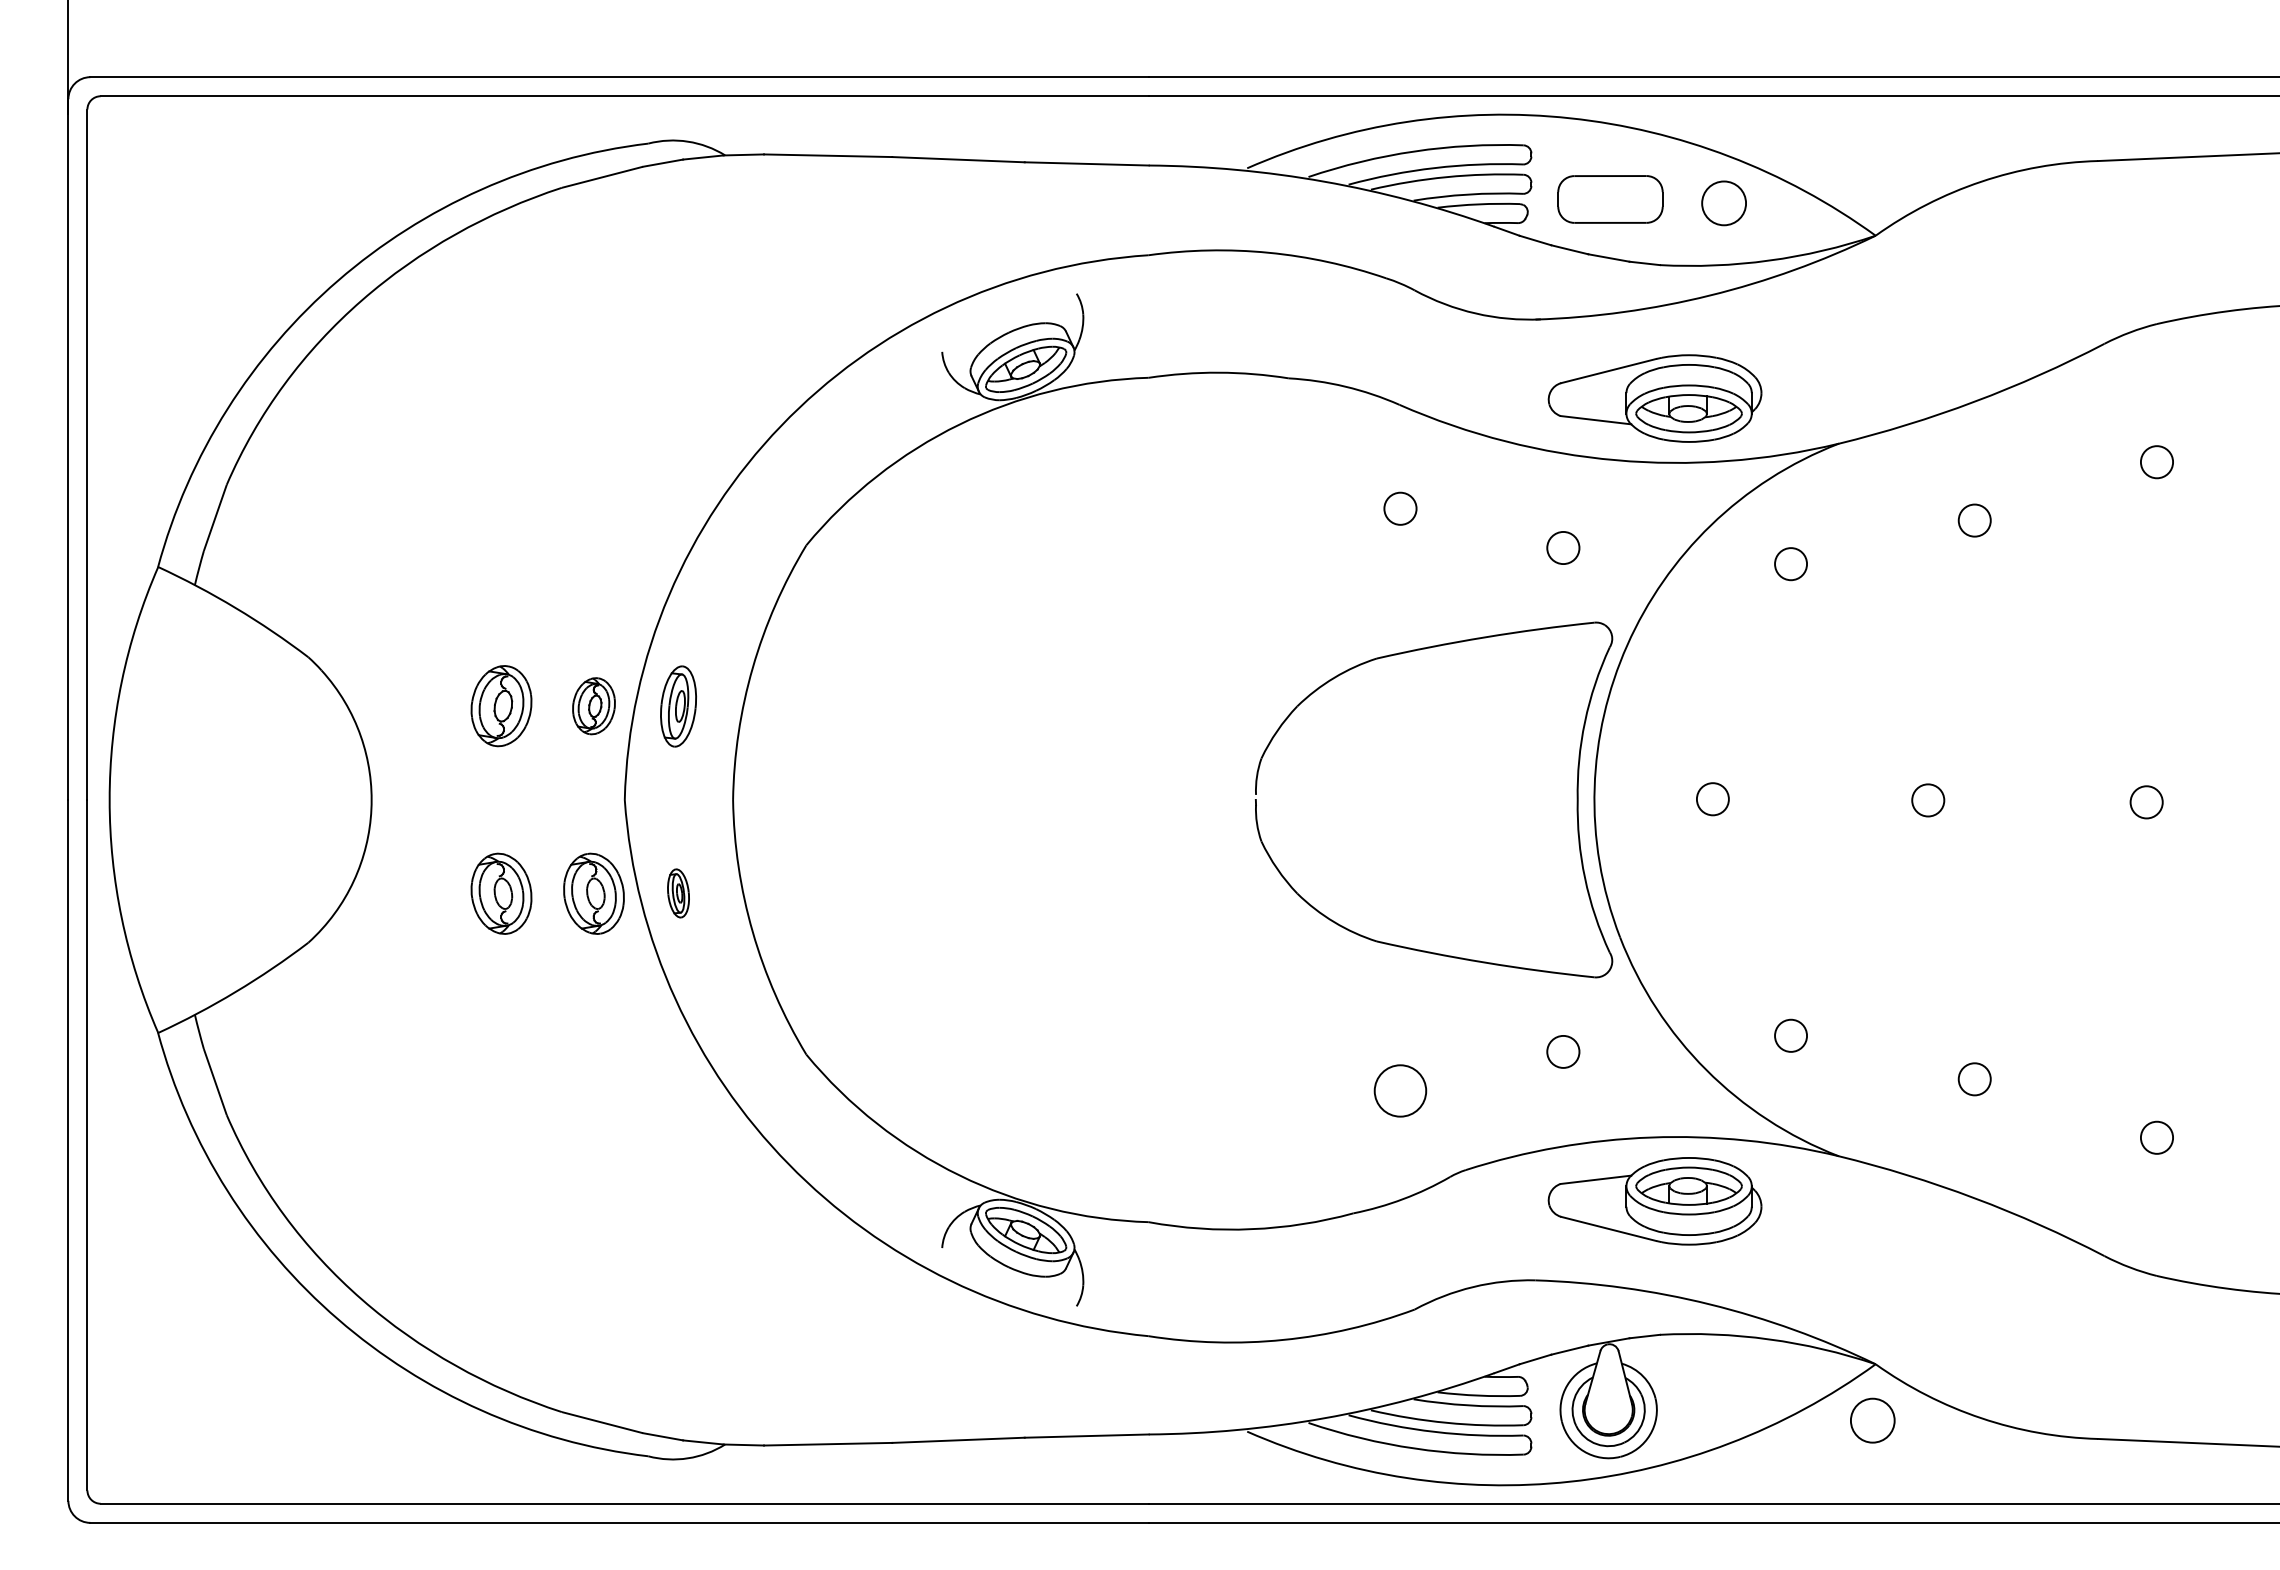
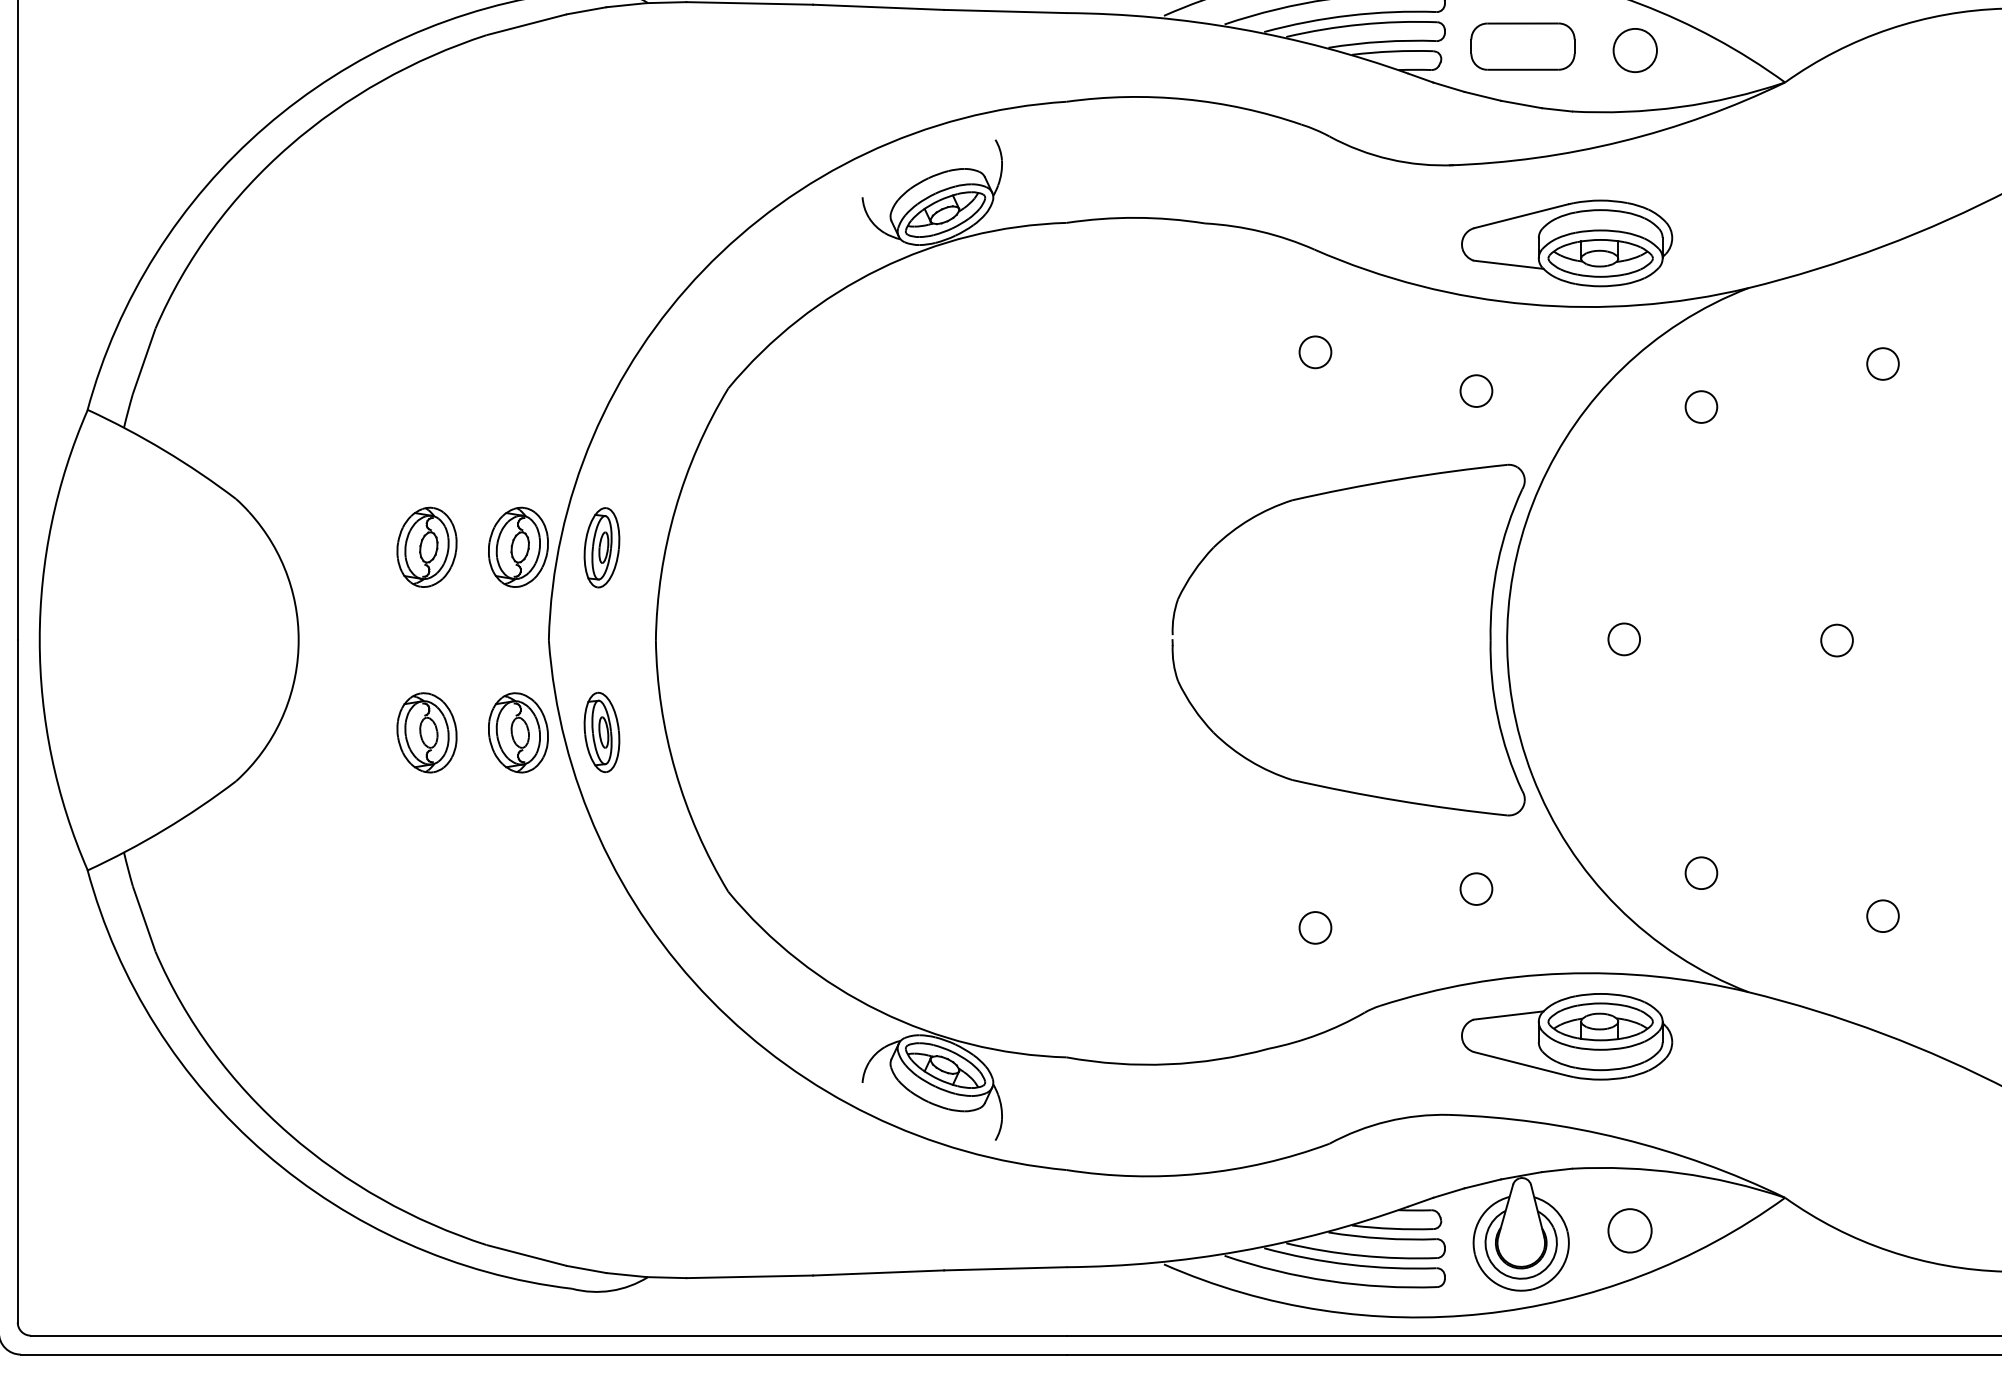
part: (593, 706) -> (517, 547), size x1.43
part: (678, 893) -> (601, 732), size x1.67
part: (1400, 1091) -> (1315, 928), size x0.62
part: (1872, 1420) -> (1629, 1230), moved

